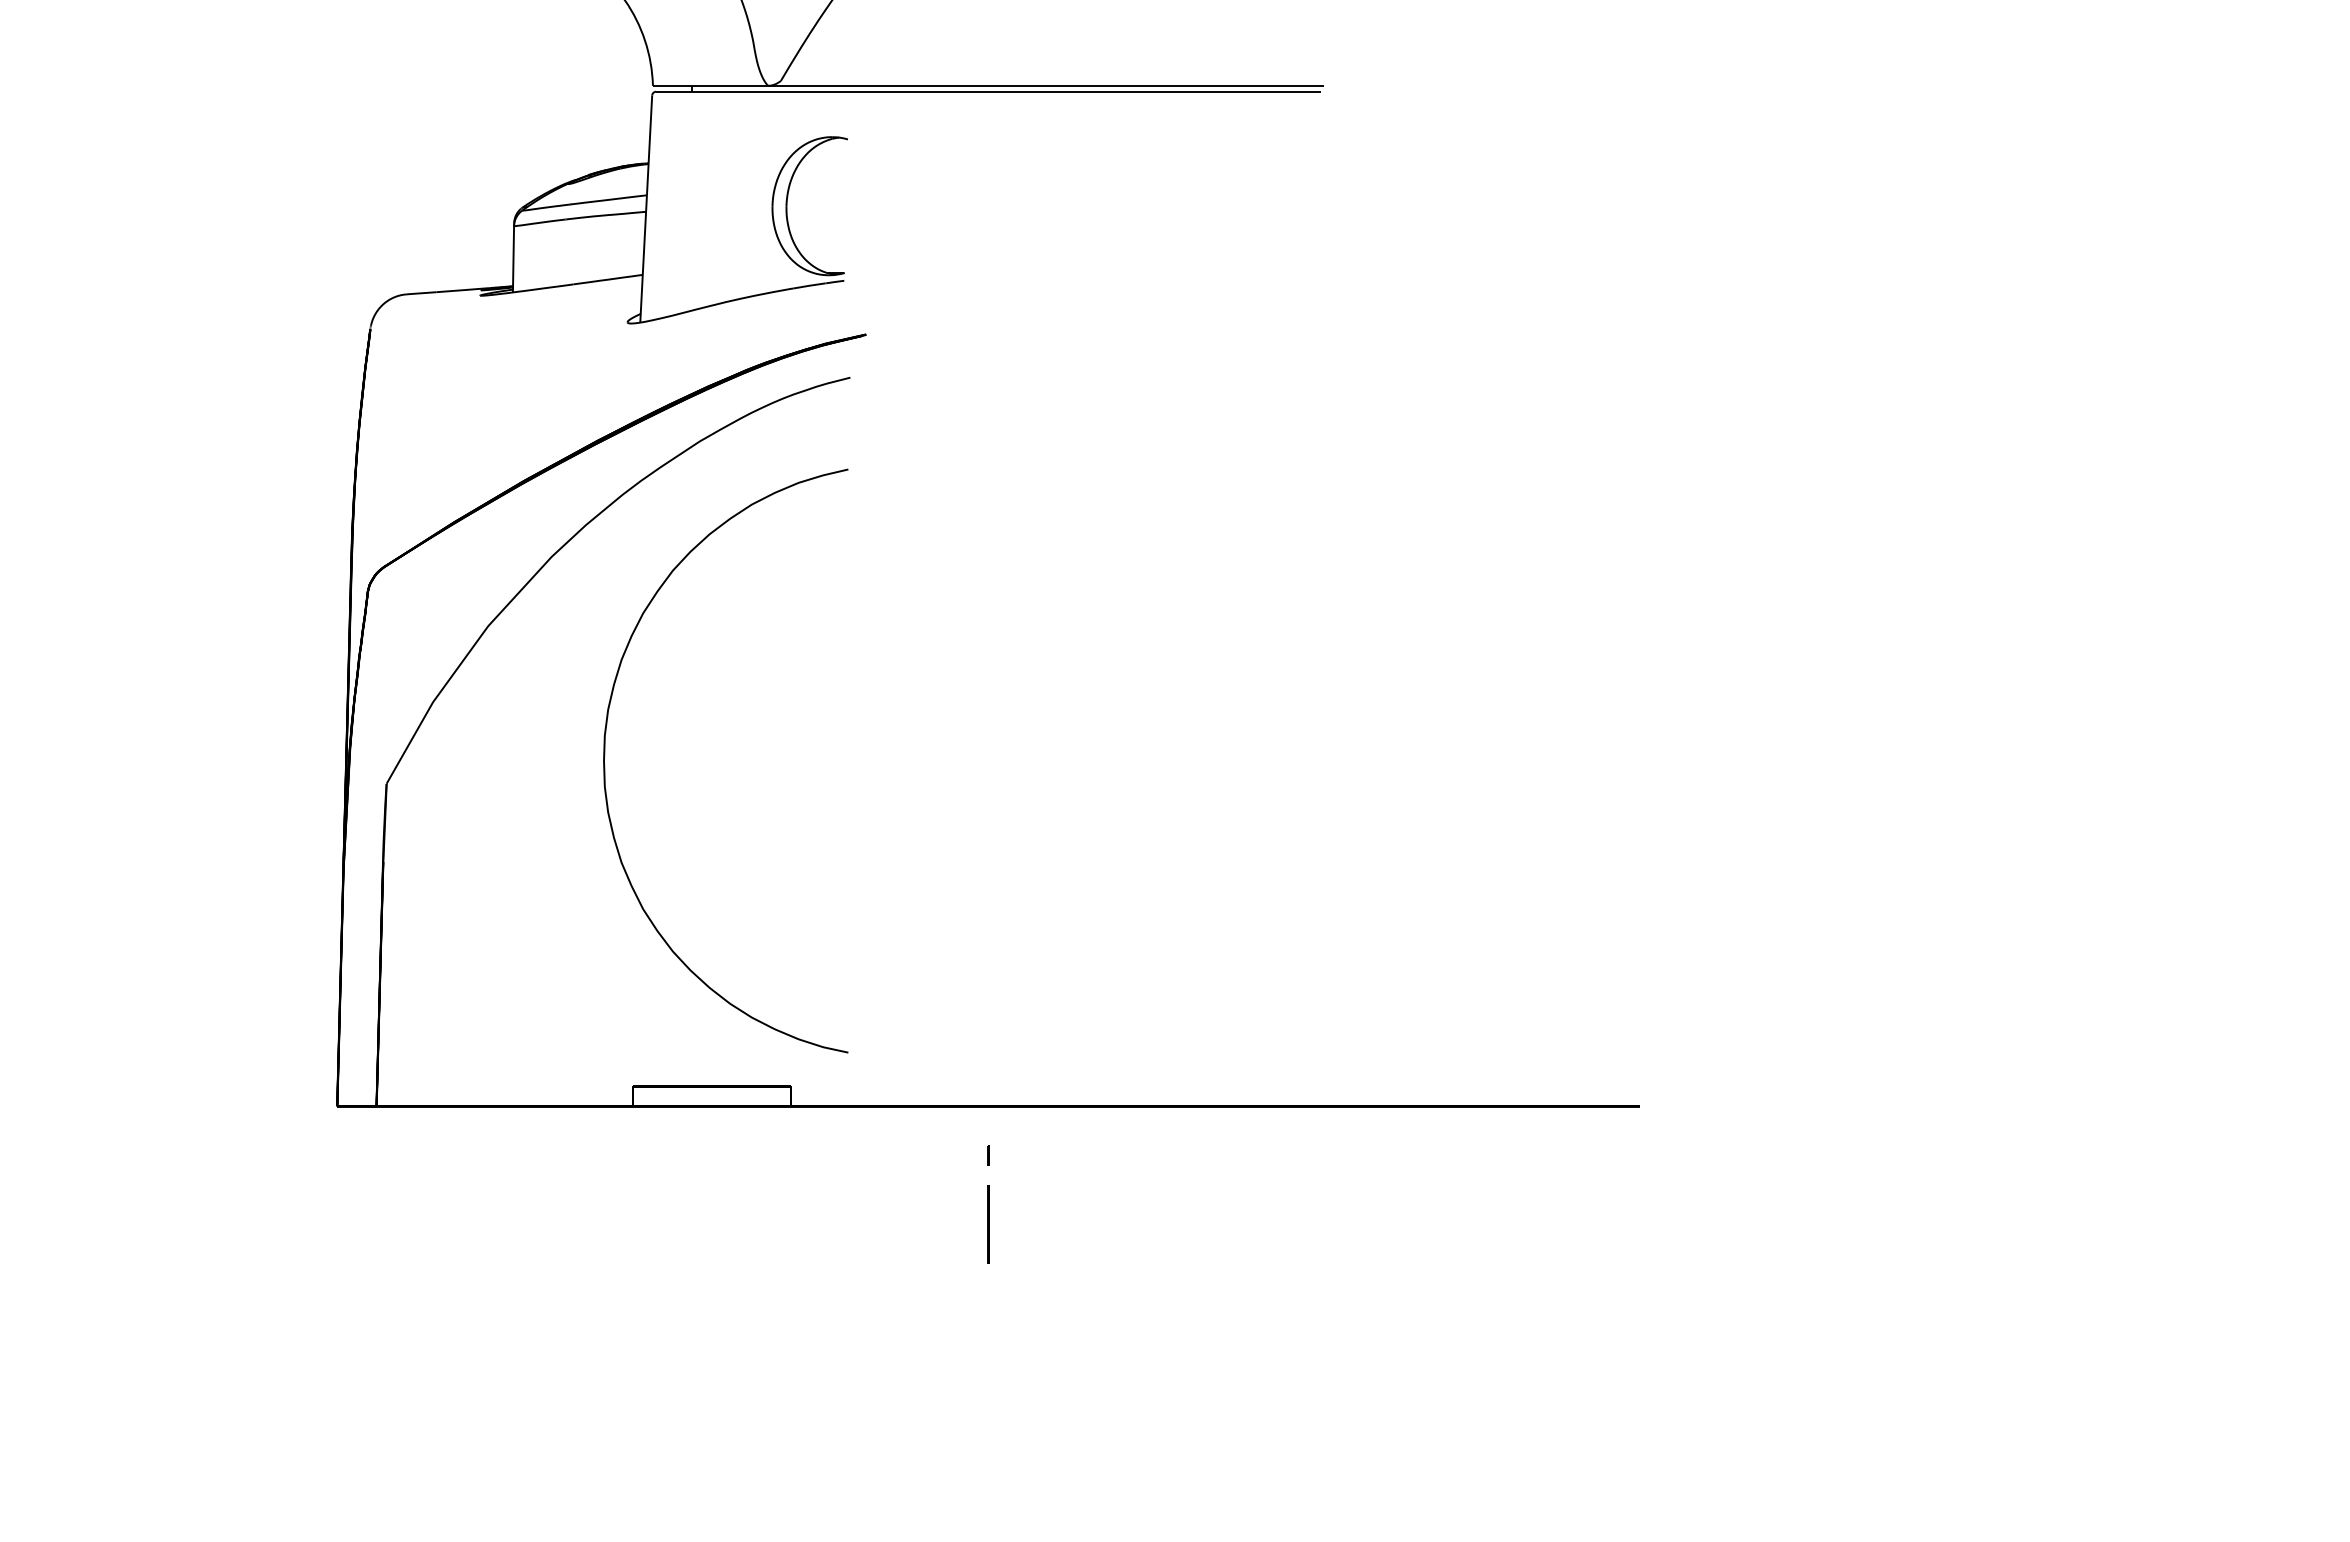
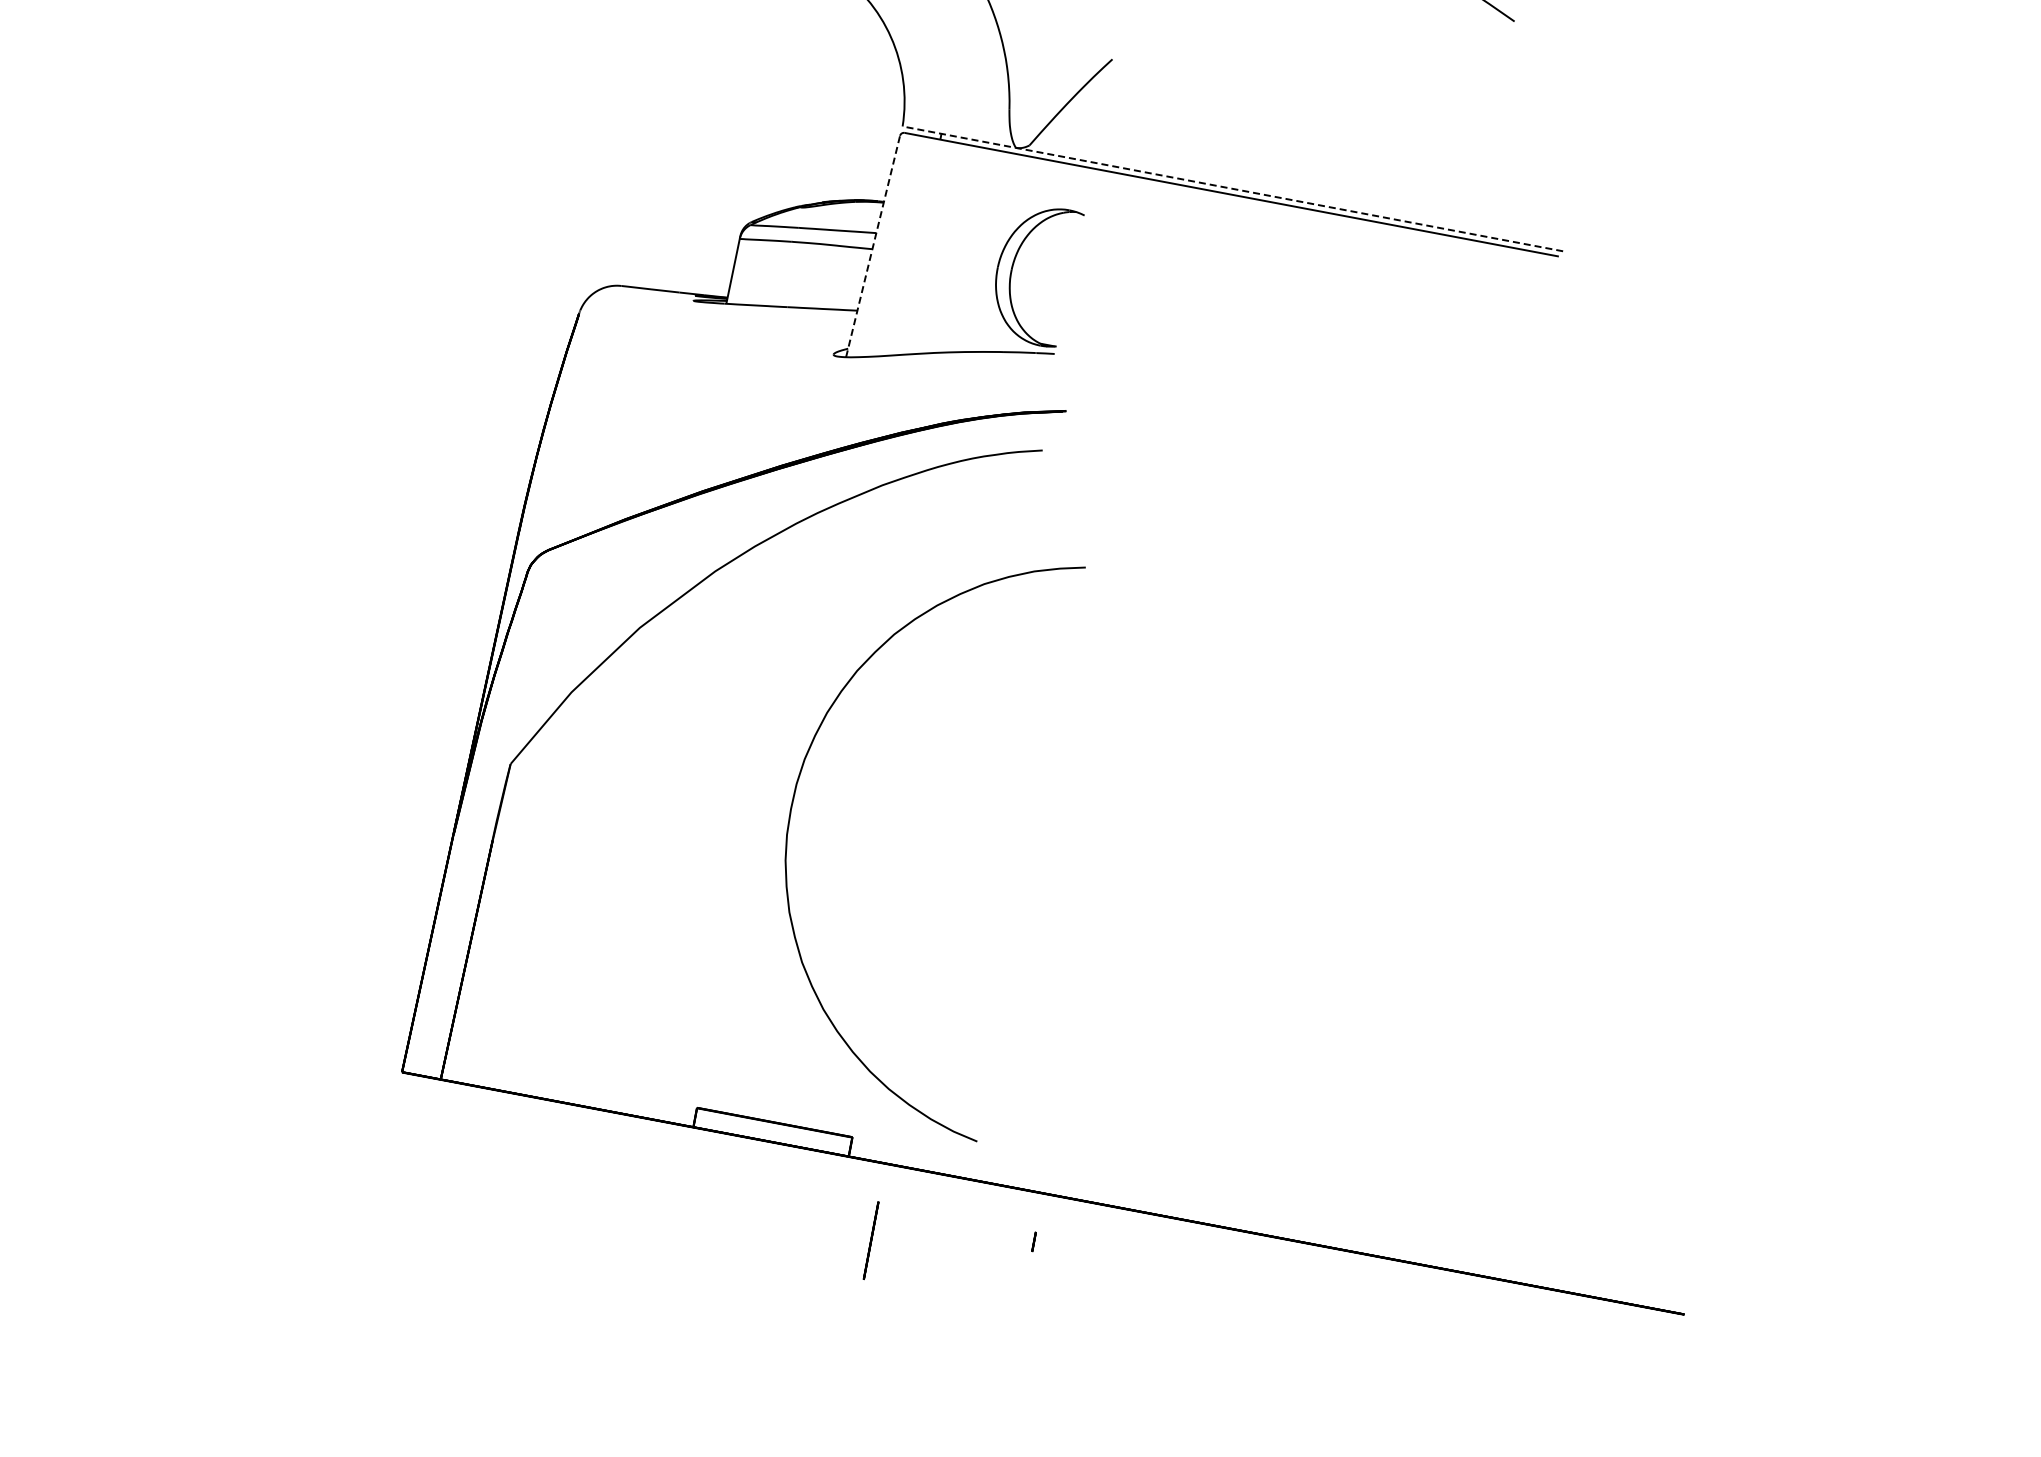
line: (987, 85) -> (1232, 188), solid -> dashed
line: (646, 209) -> (873, 247), solid -> dashed
curve: (605, 756) -> (793, 804), moved
line: (988, 1224) -> (871, 1240), moved

